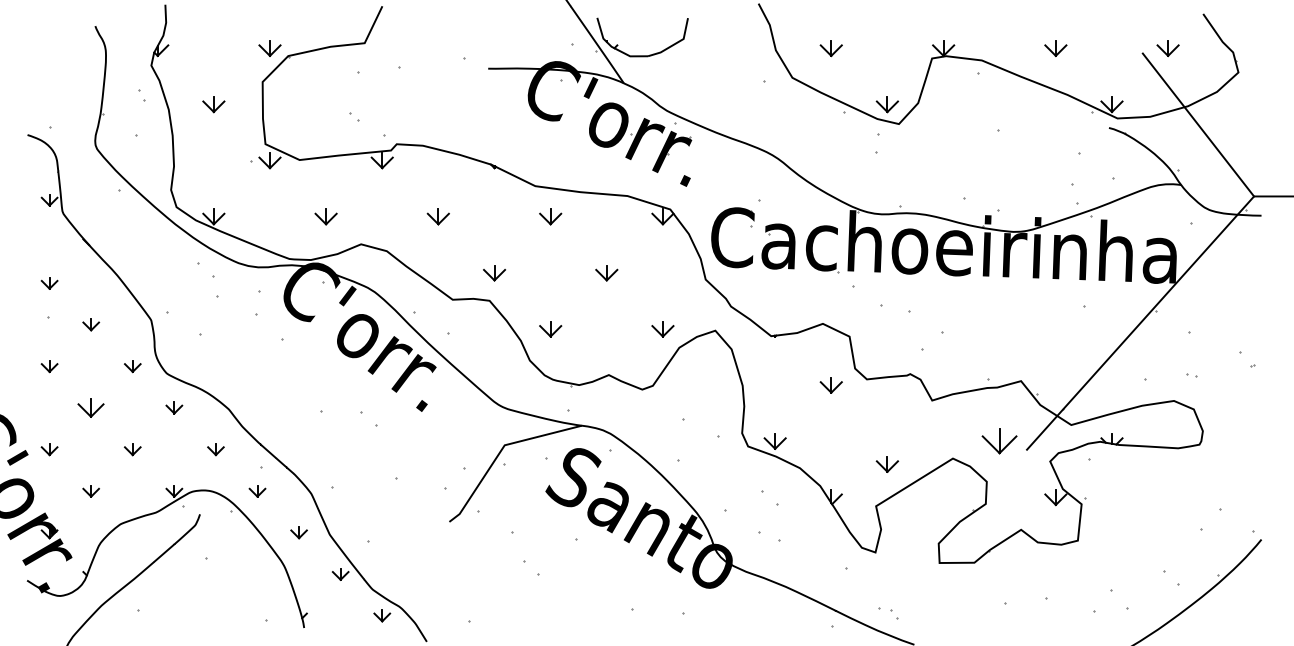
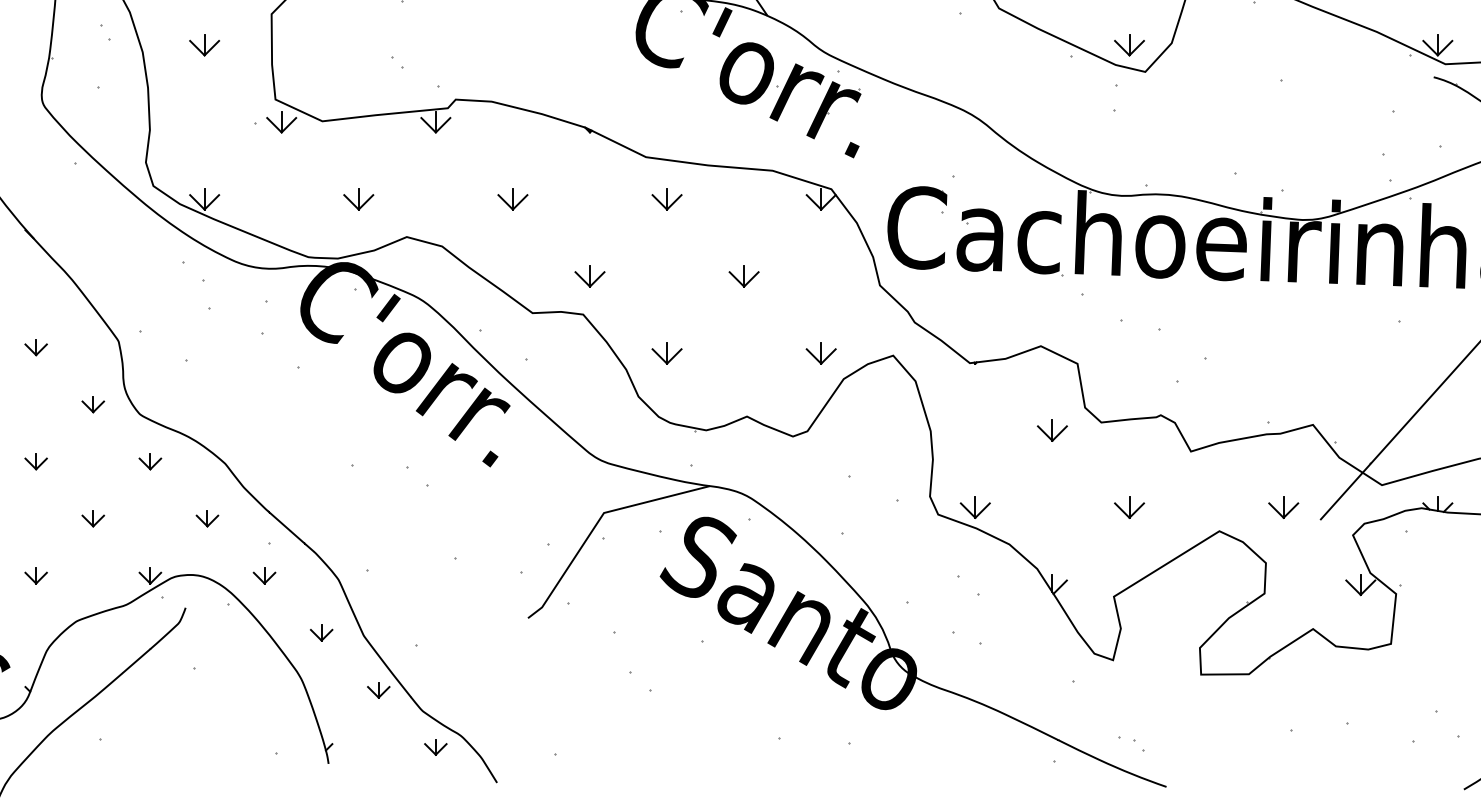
part: (91, 407) -> (36, 461), size x0.62
part: (999, 441) -> (1283, 507), size x0.62
part: (887, 464) -> (1129, 507), moved

